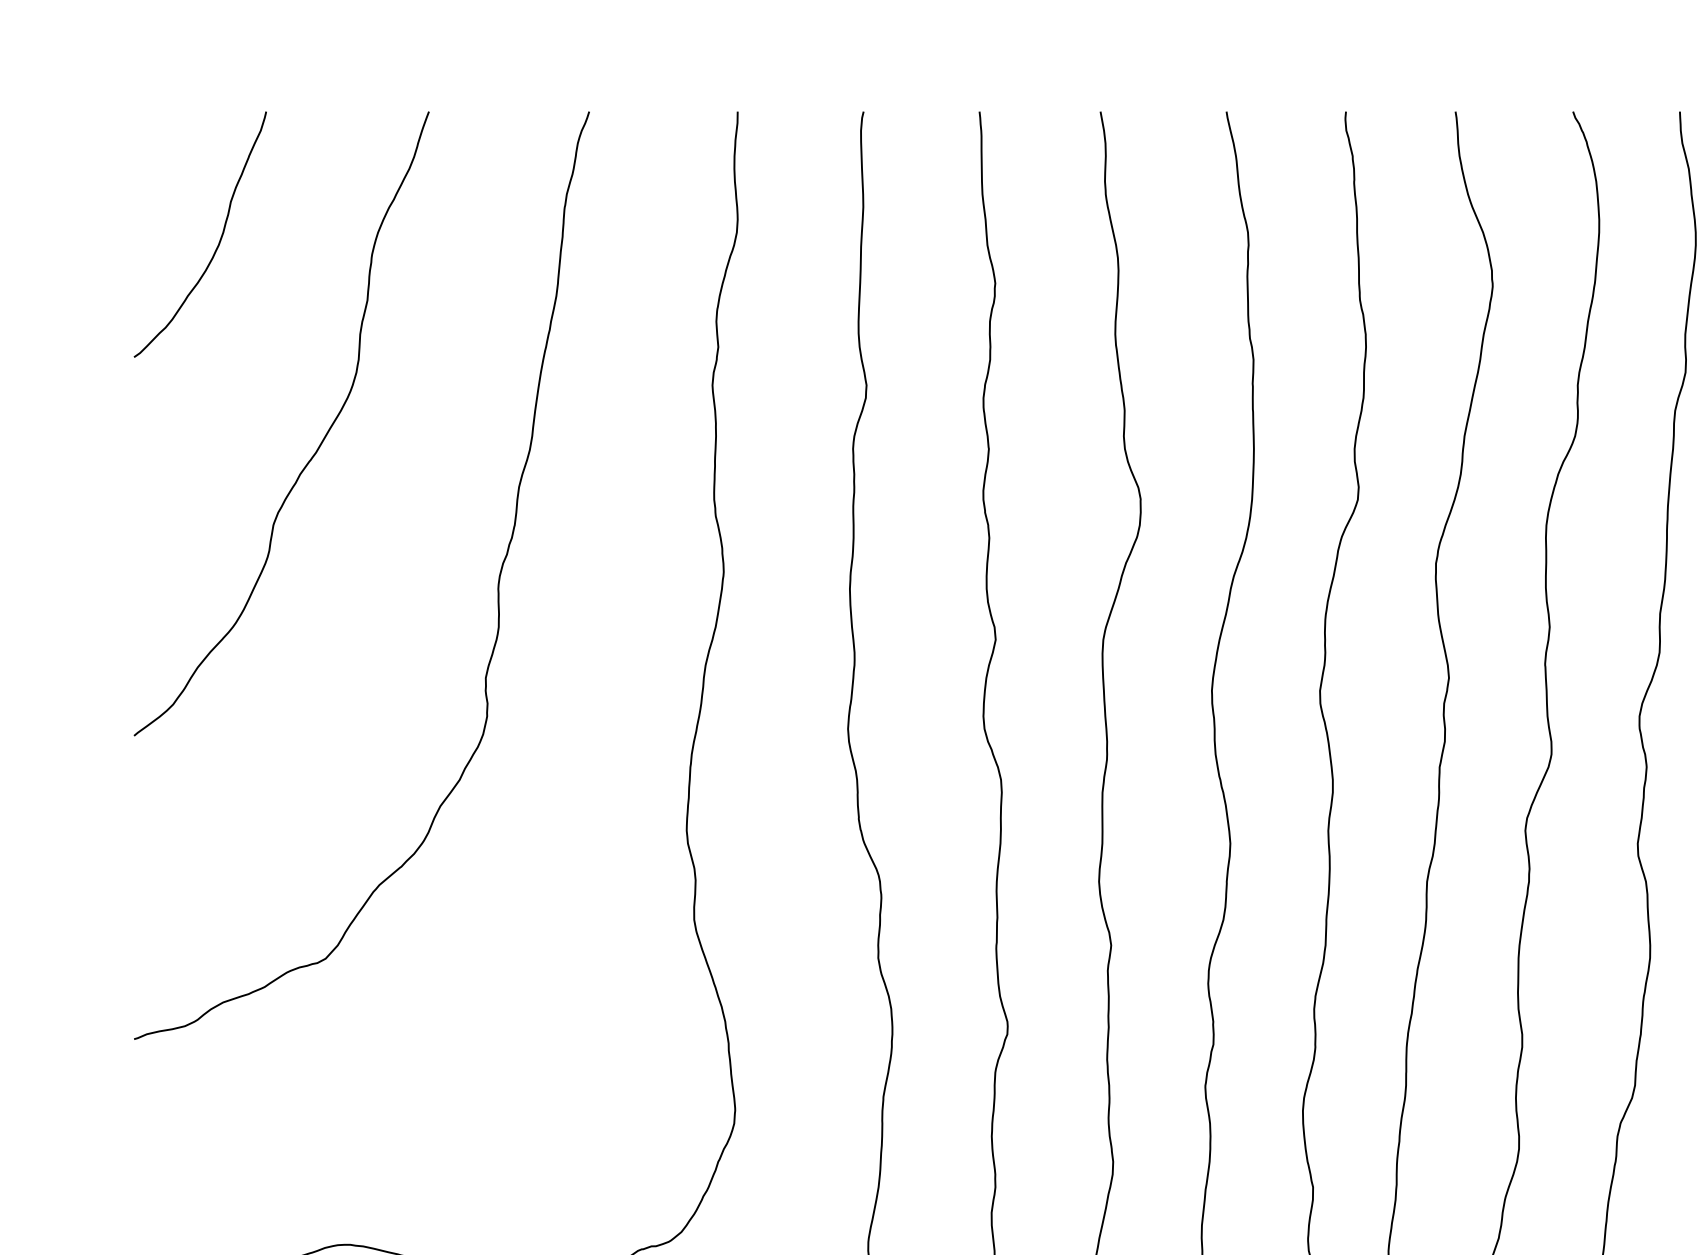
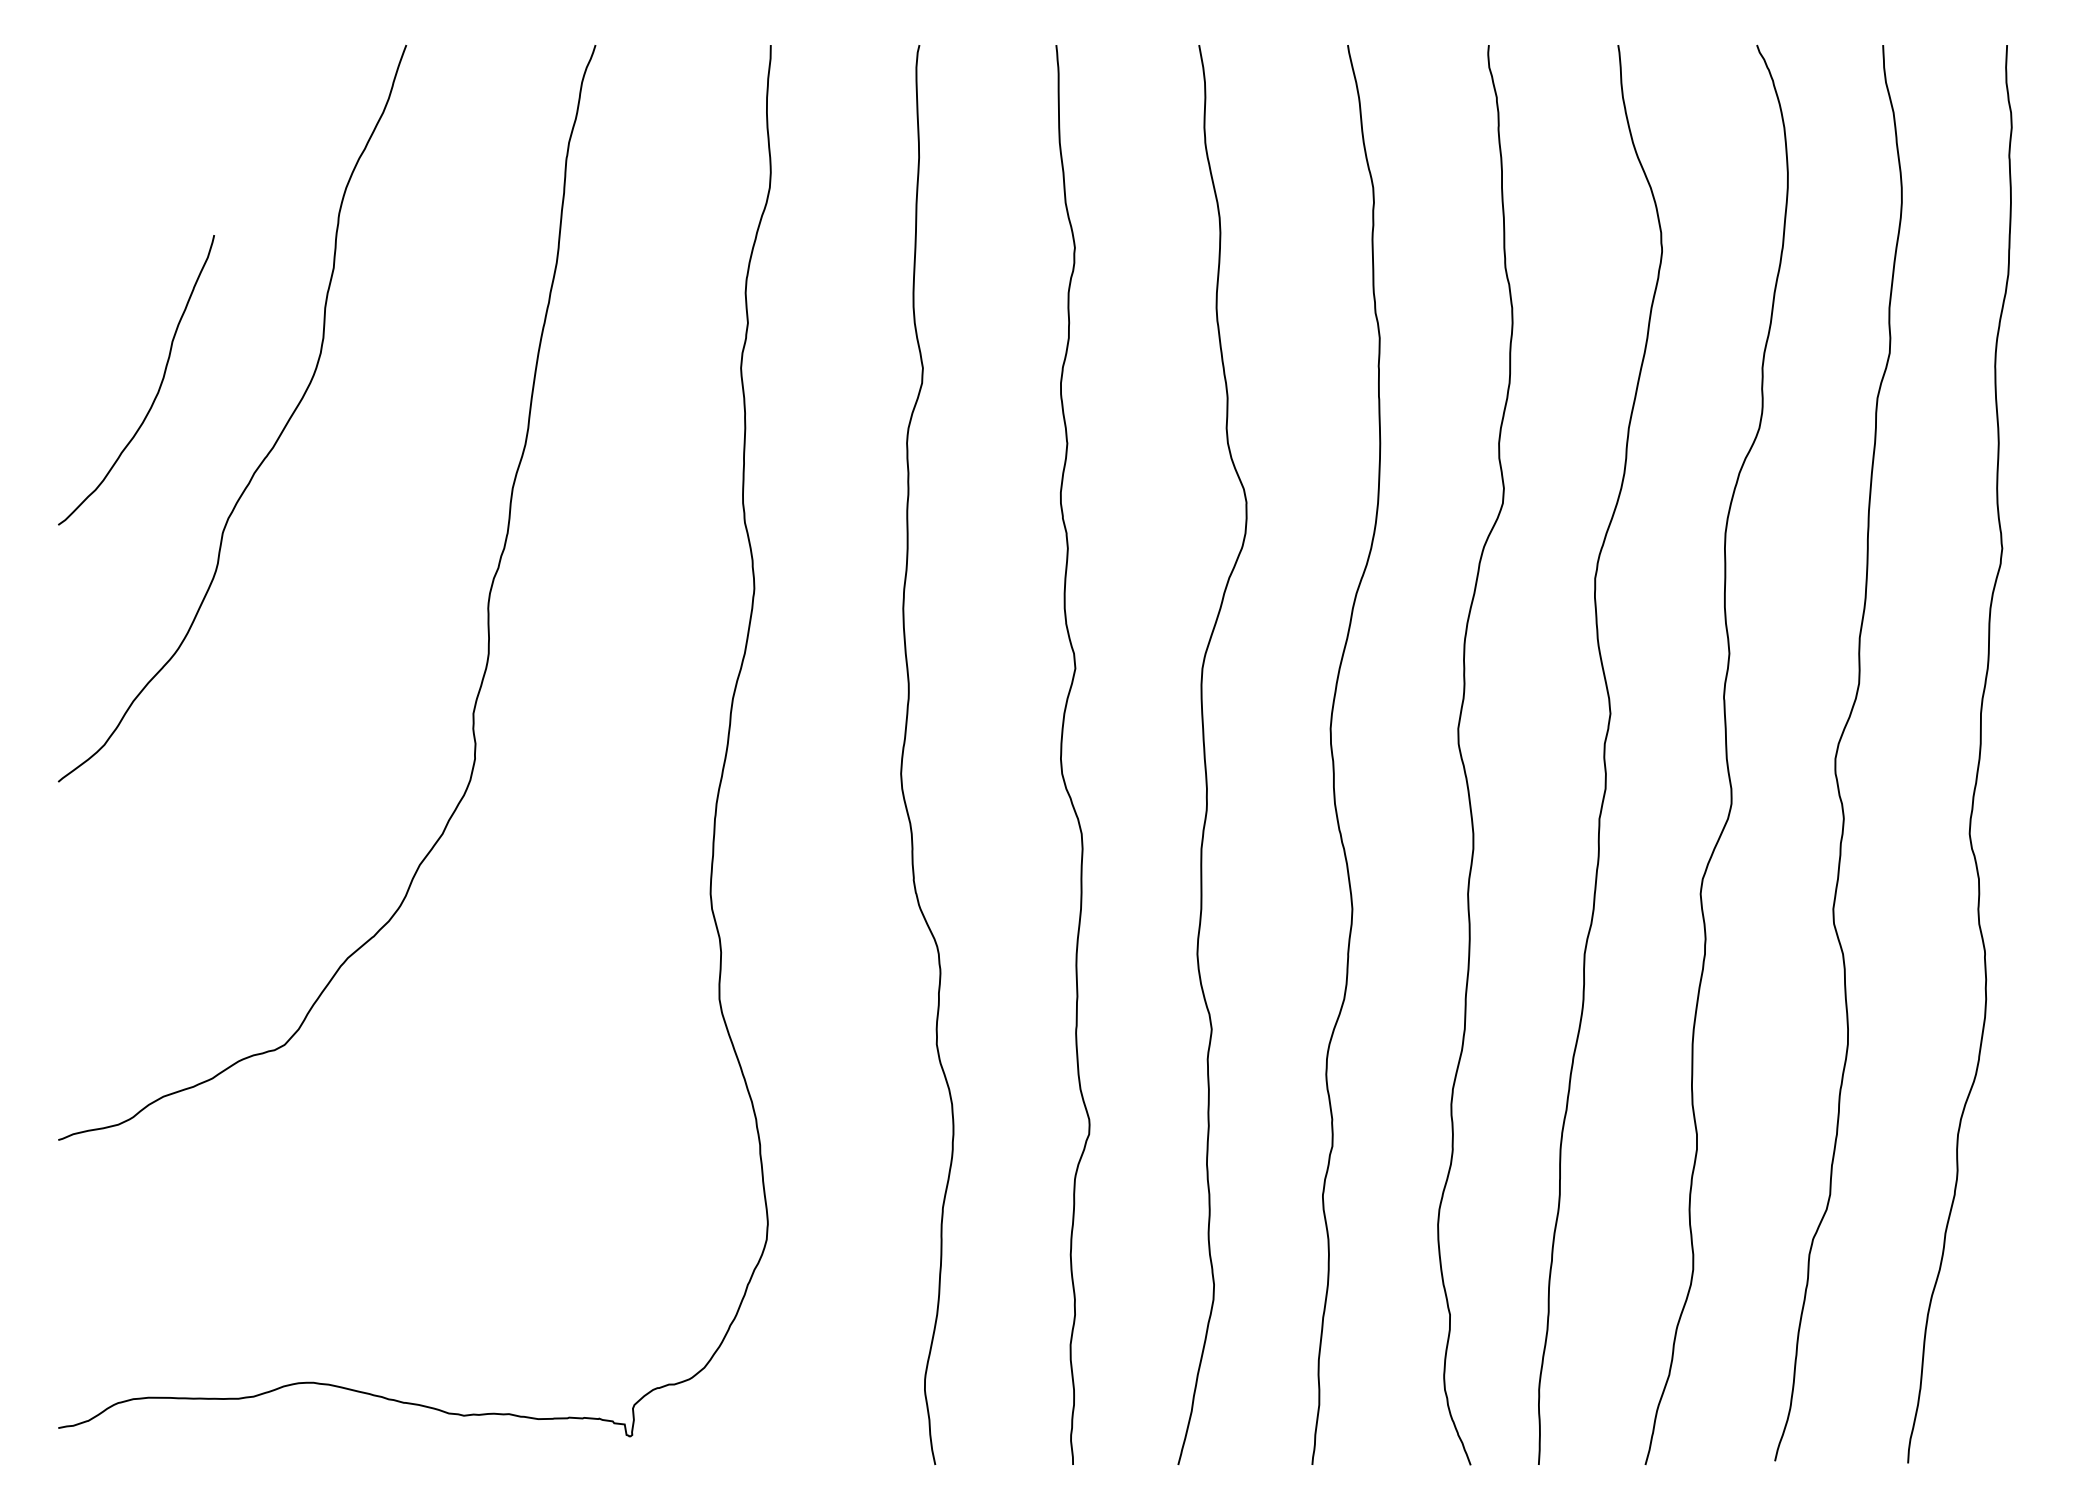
curve: (219, 241) -> (158, 388), moved

